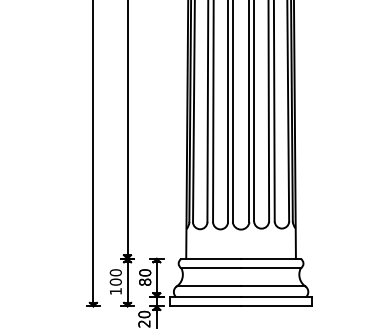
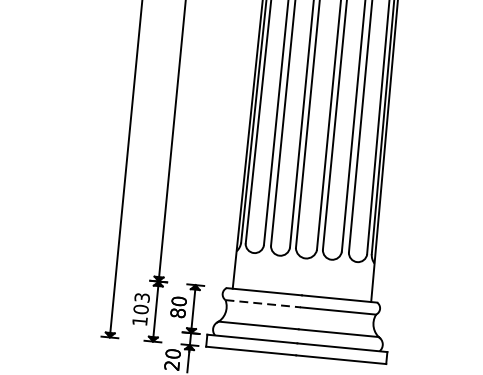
line: (211, 268) -> (263, 303), solid -> dashed
text: (115, 272) -> (141, 297), 100 -> 103

